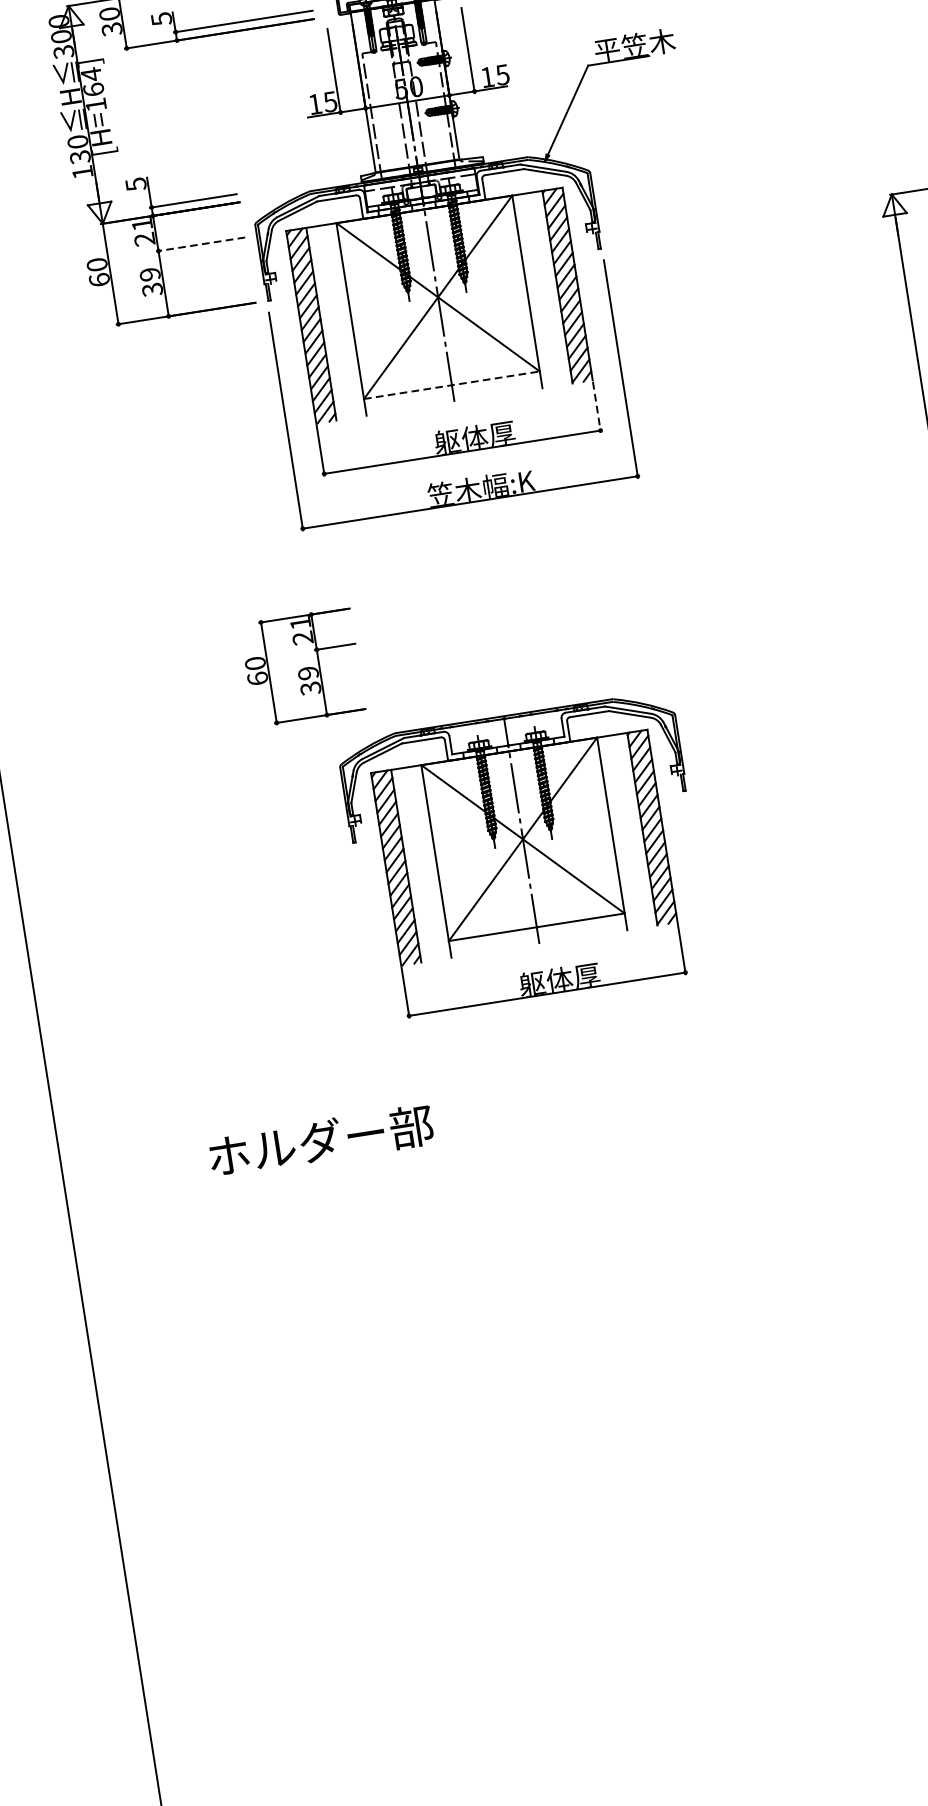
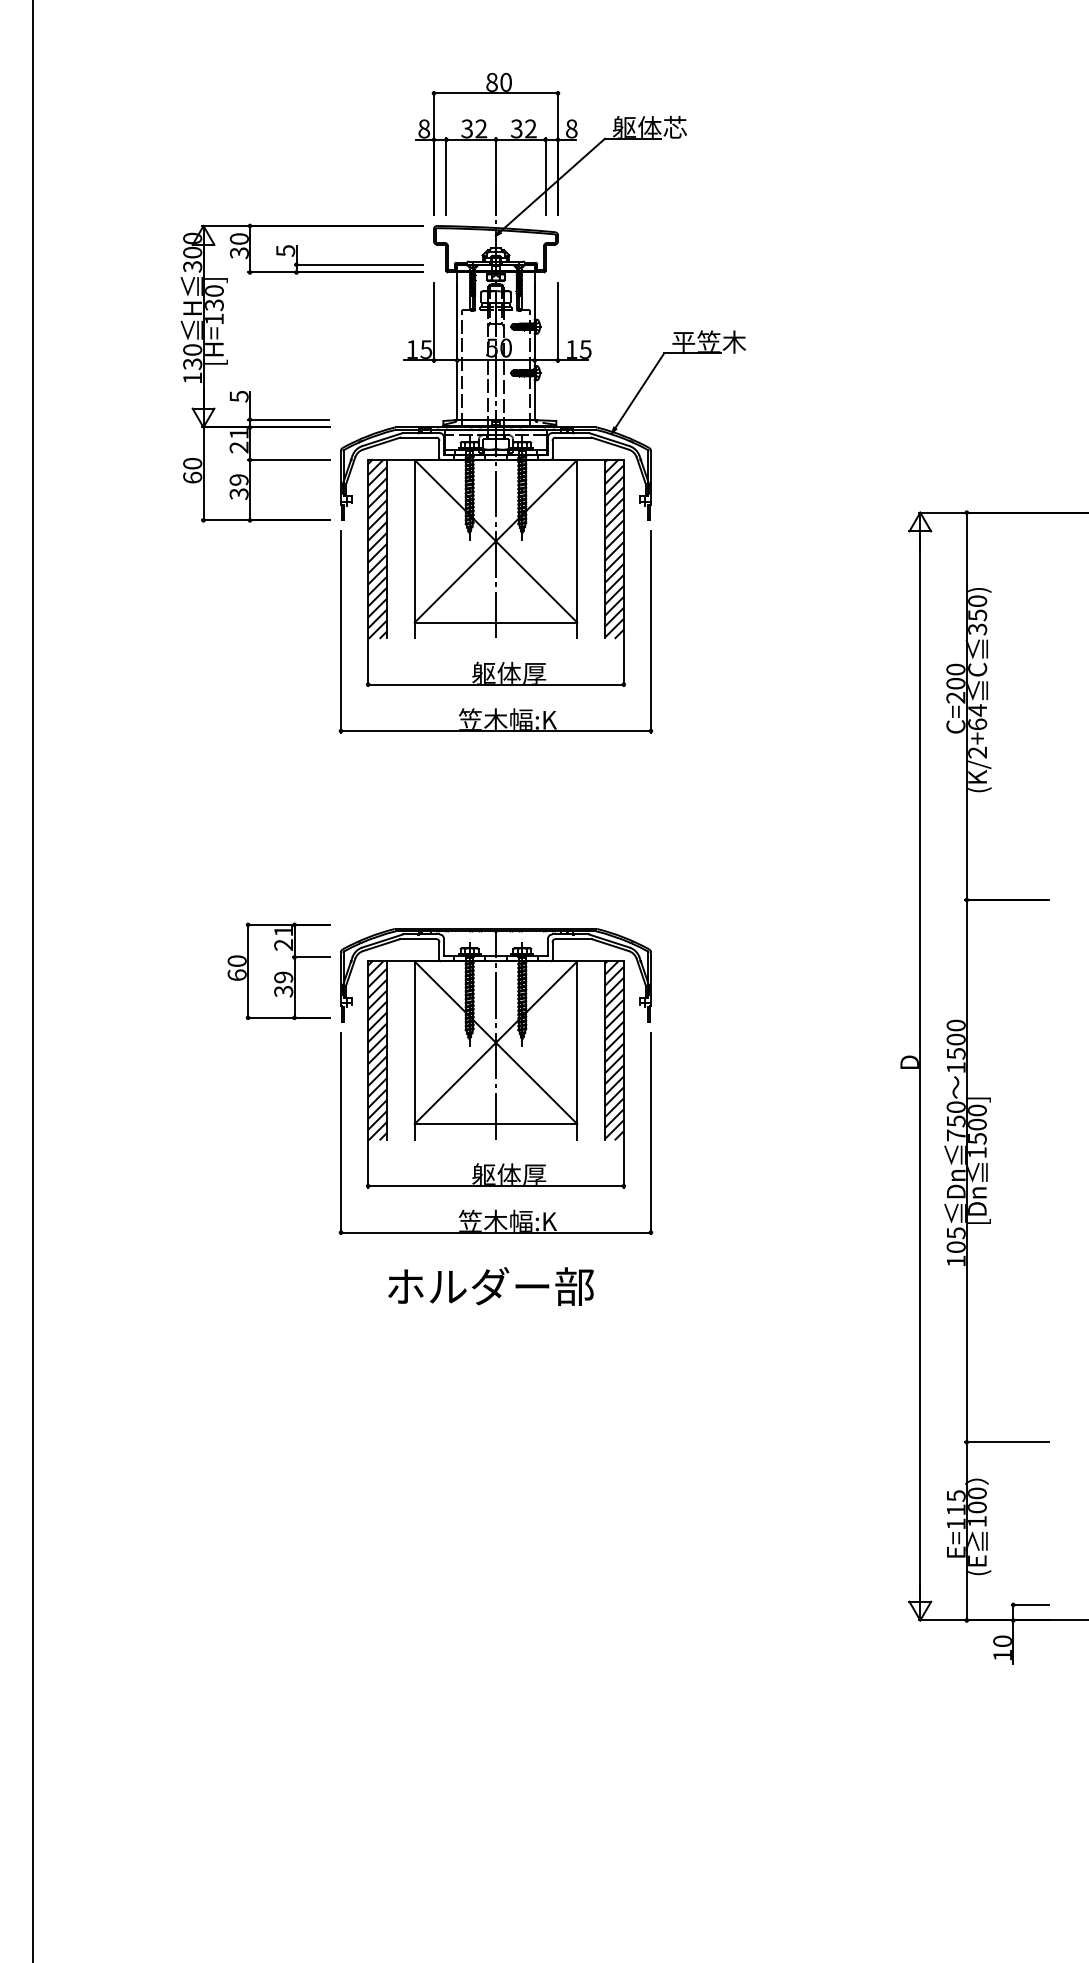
text: (92, 81) -> (214, 297), [H=164] -> [H=130]
line: (201, 243) -> (289, 459), dashed -> solid
line: (452, 385) -> (496, 622), dashed -> solid
line: (596, 407) -> (623, 663), dashed -> solid
part: (301, 666) -> (278, 970), moved
part: (550, 1019) -> (495, 1209), added
text: (320, 1140) -> (490, 1286), moved

